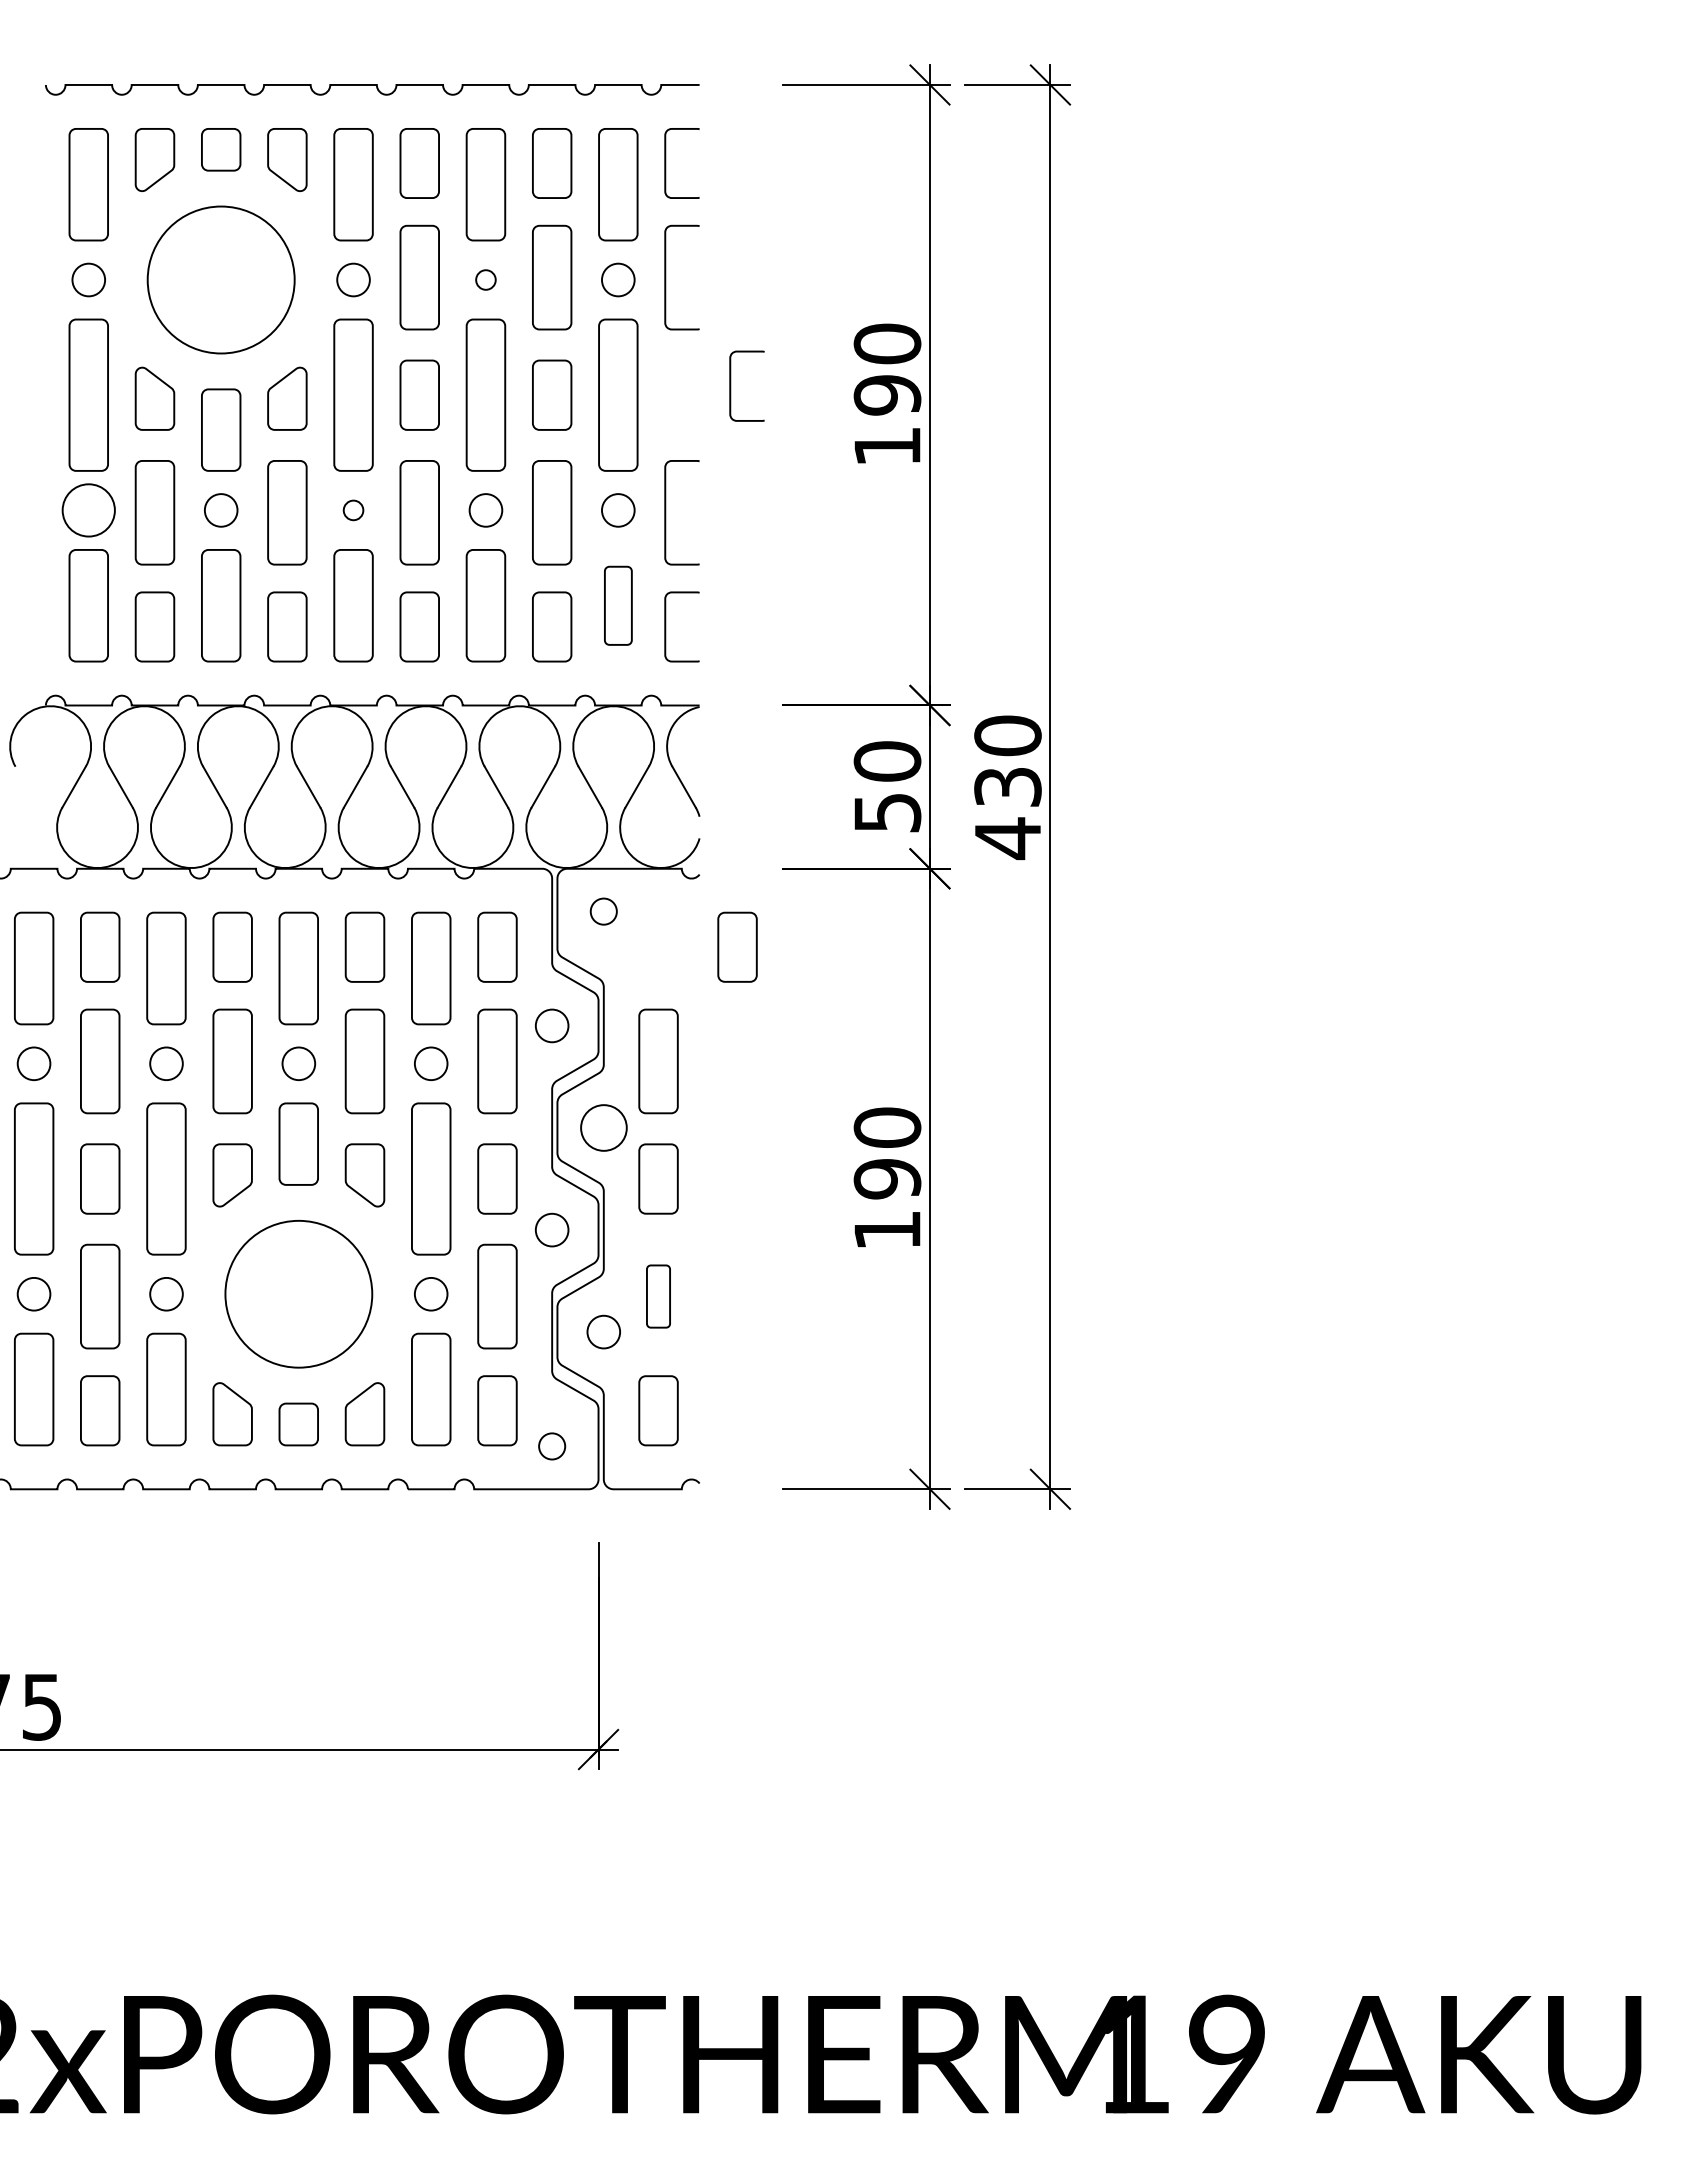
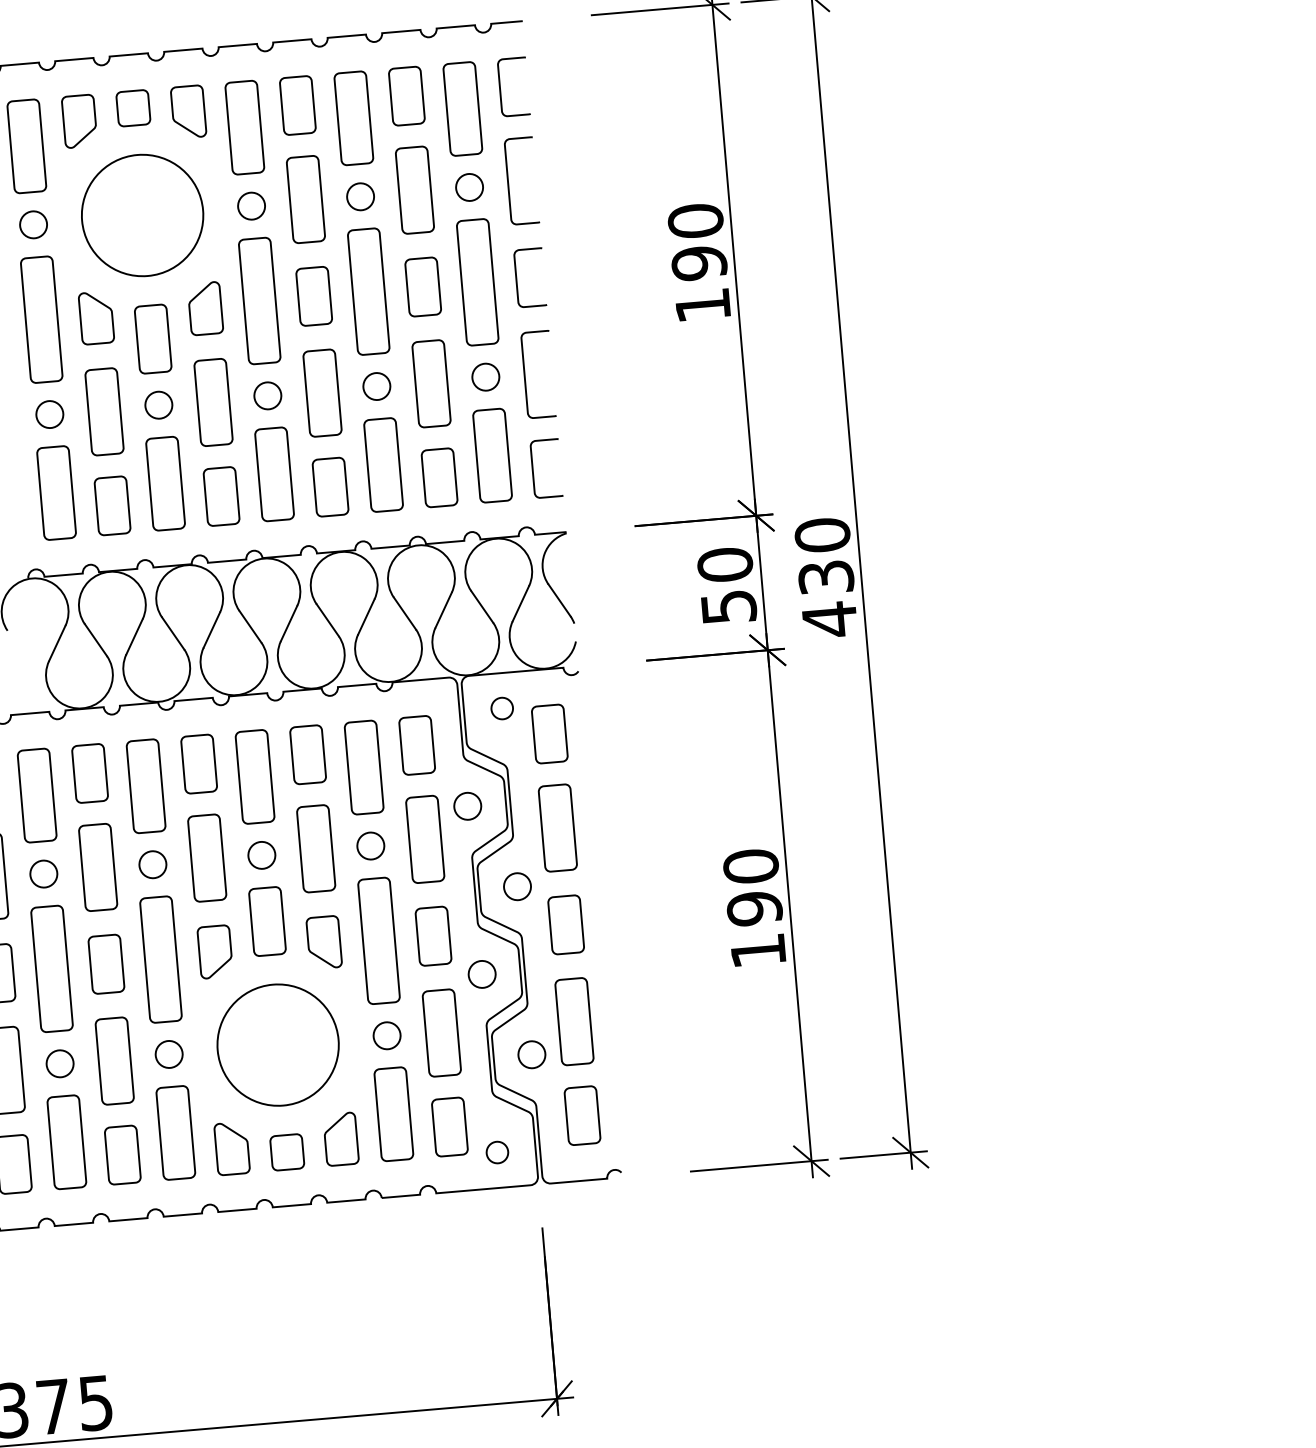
circle: (485, 279) -> (360, 196), size x1.67
curve: (731, 385) -> (517, 278), moved
circle: (88, 510) -> (49, 414), size x0.62
circle: (353, 510) -> (267, 395), size x1.67
part: (618, 605) -> (492, 455), size x1.43
part: (737, 946) -> (549, 733), moved
circle: (603, 1127) -> (517, 886), size x0.71
part: (658, 1296) -> (574, 1021), size x1.67

